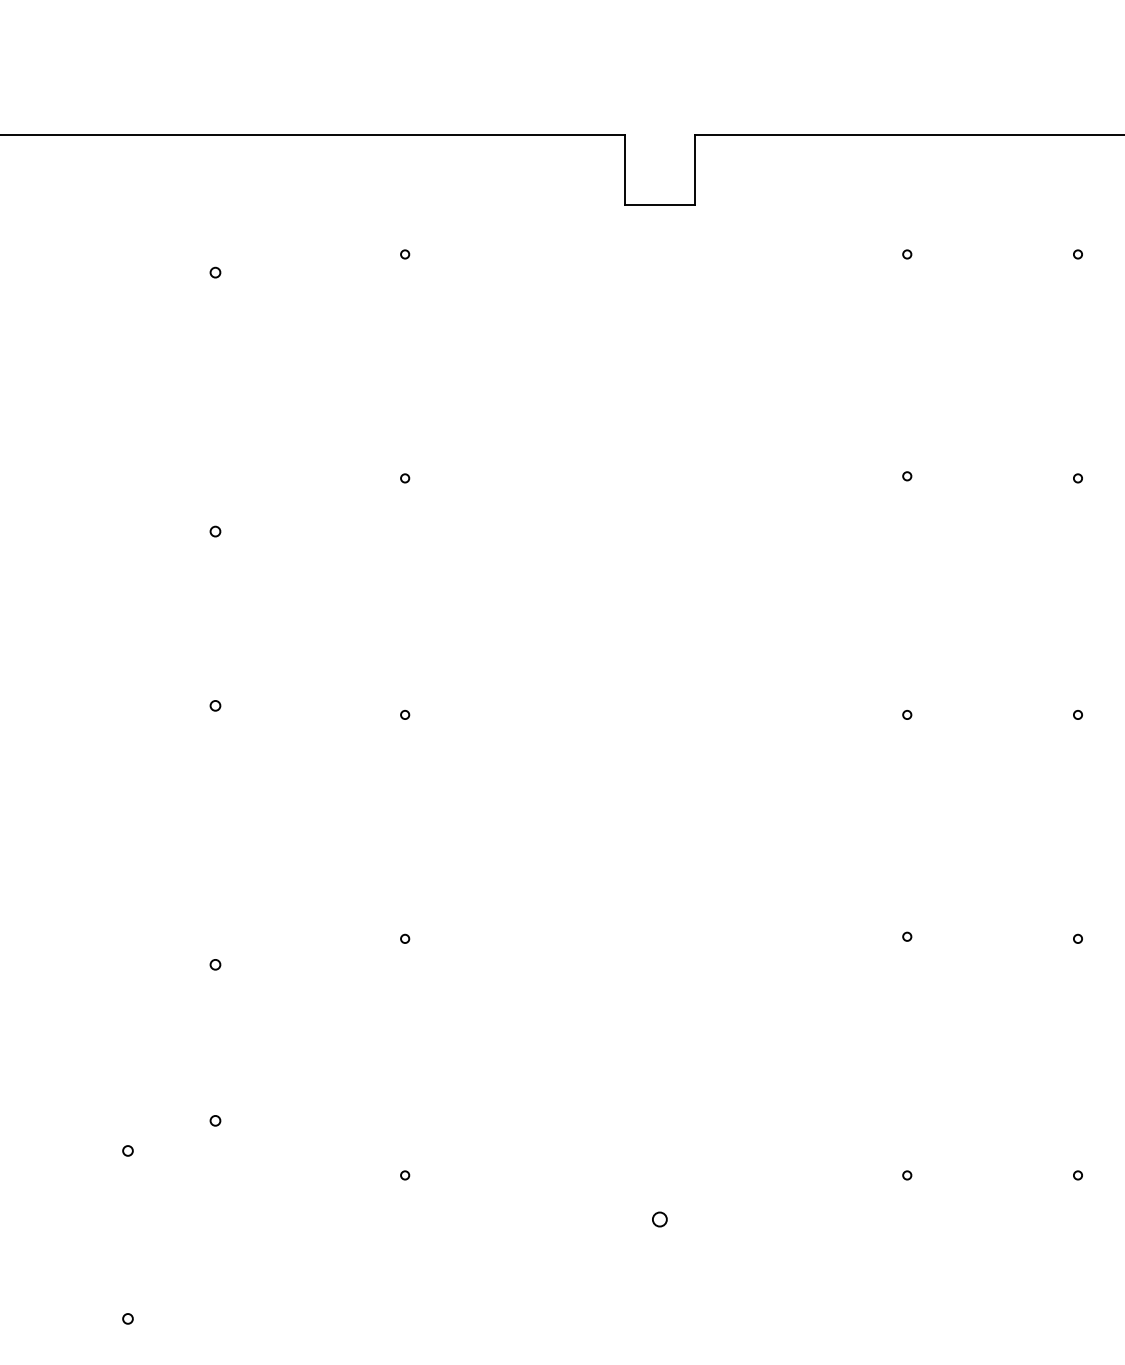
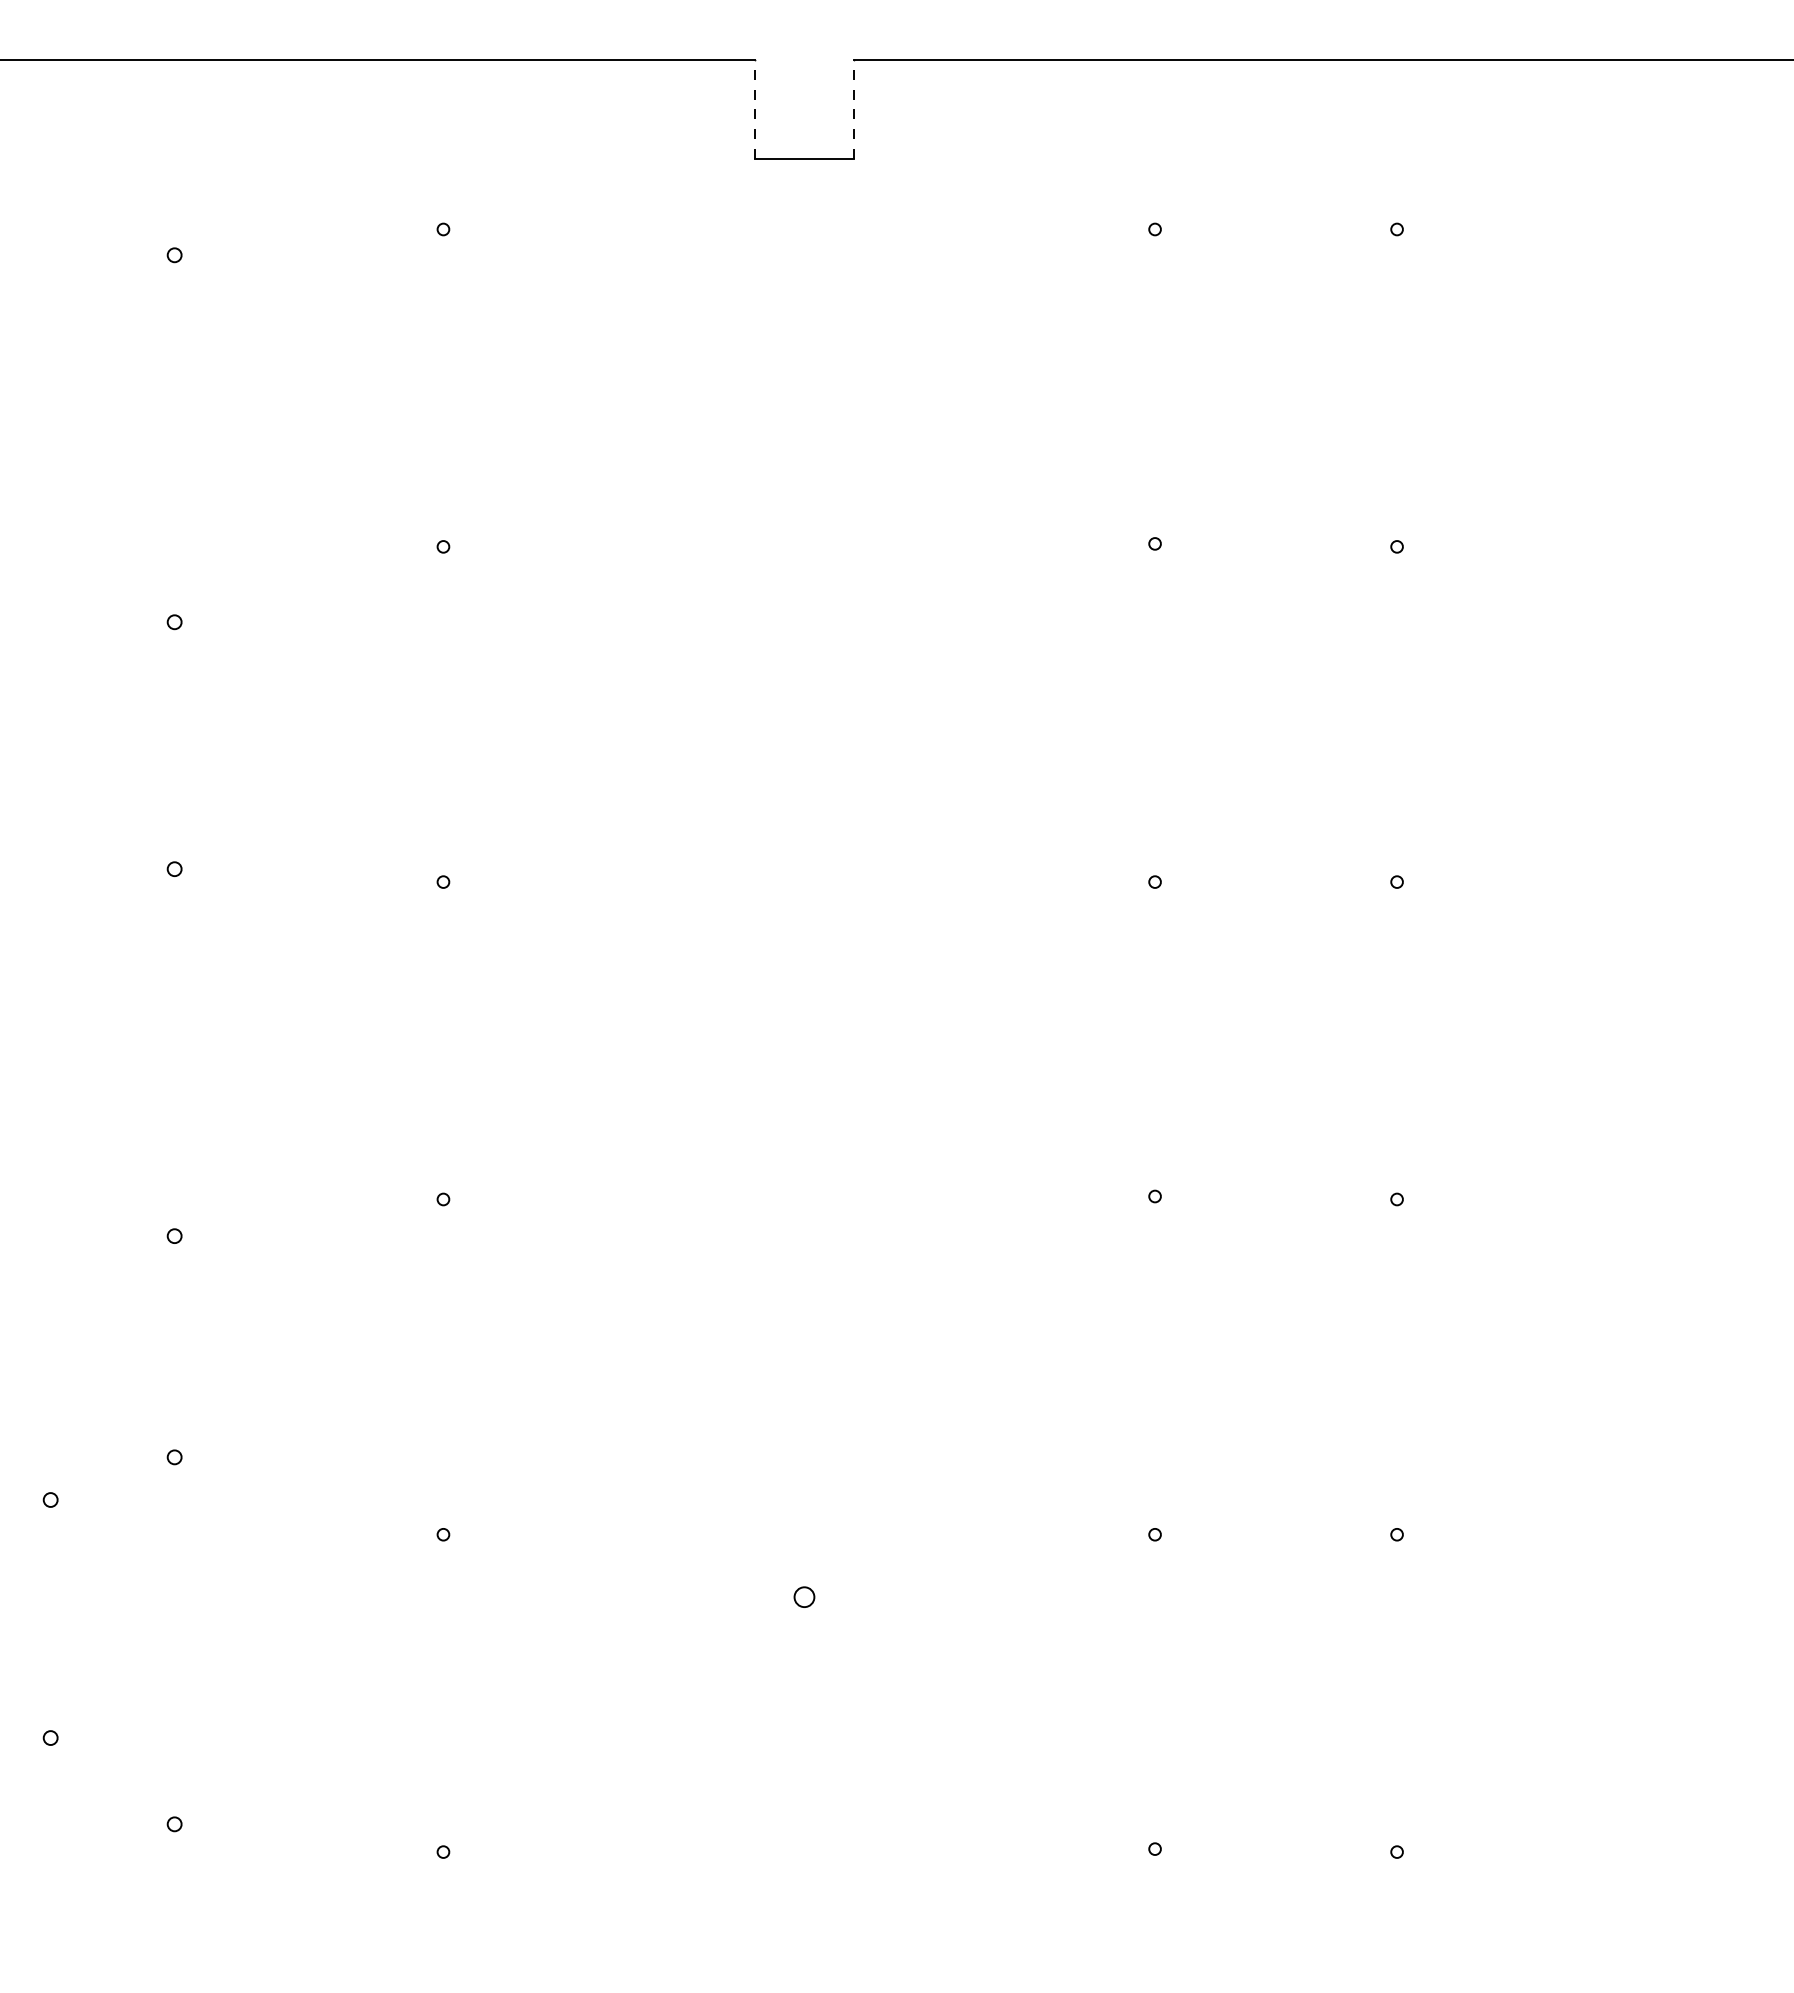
line: (624, 169) -> (754, 109), solid -> dashed
line: (695, 169) -> (854, 109), solid -> dashed

